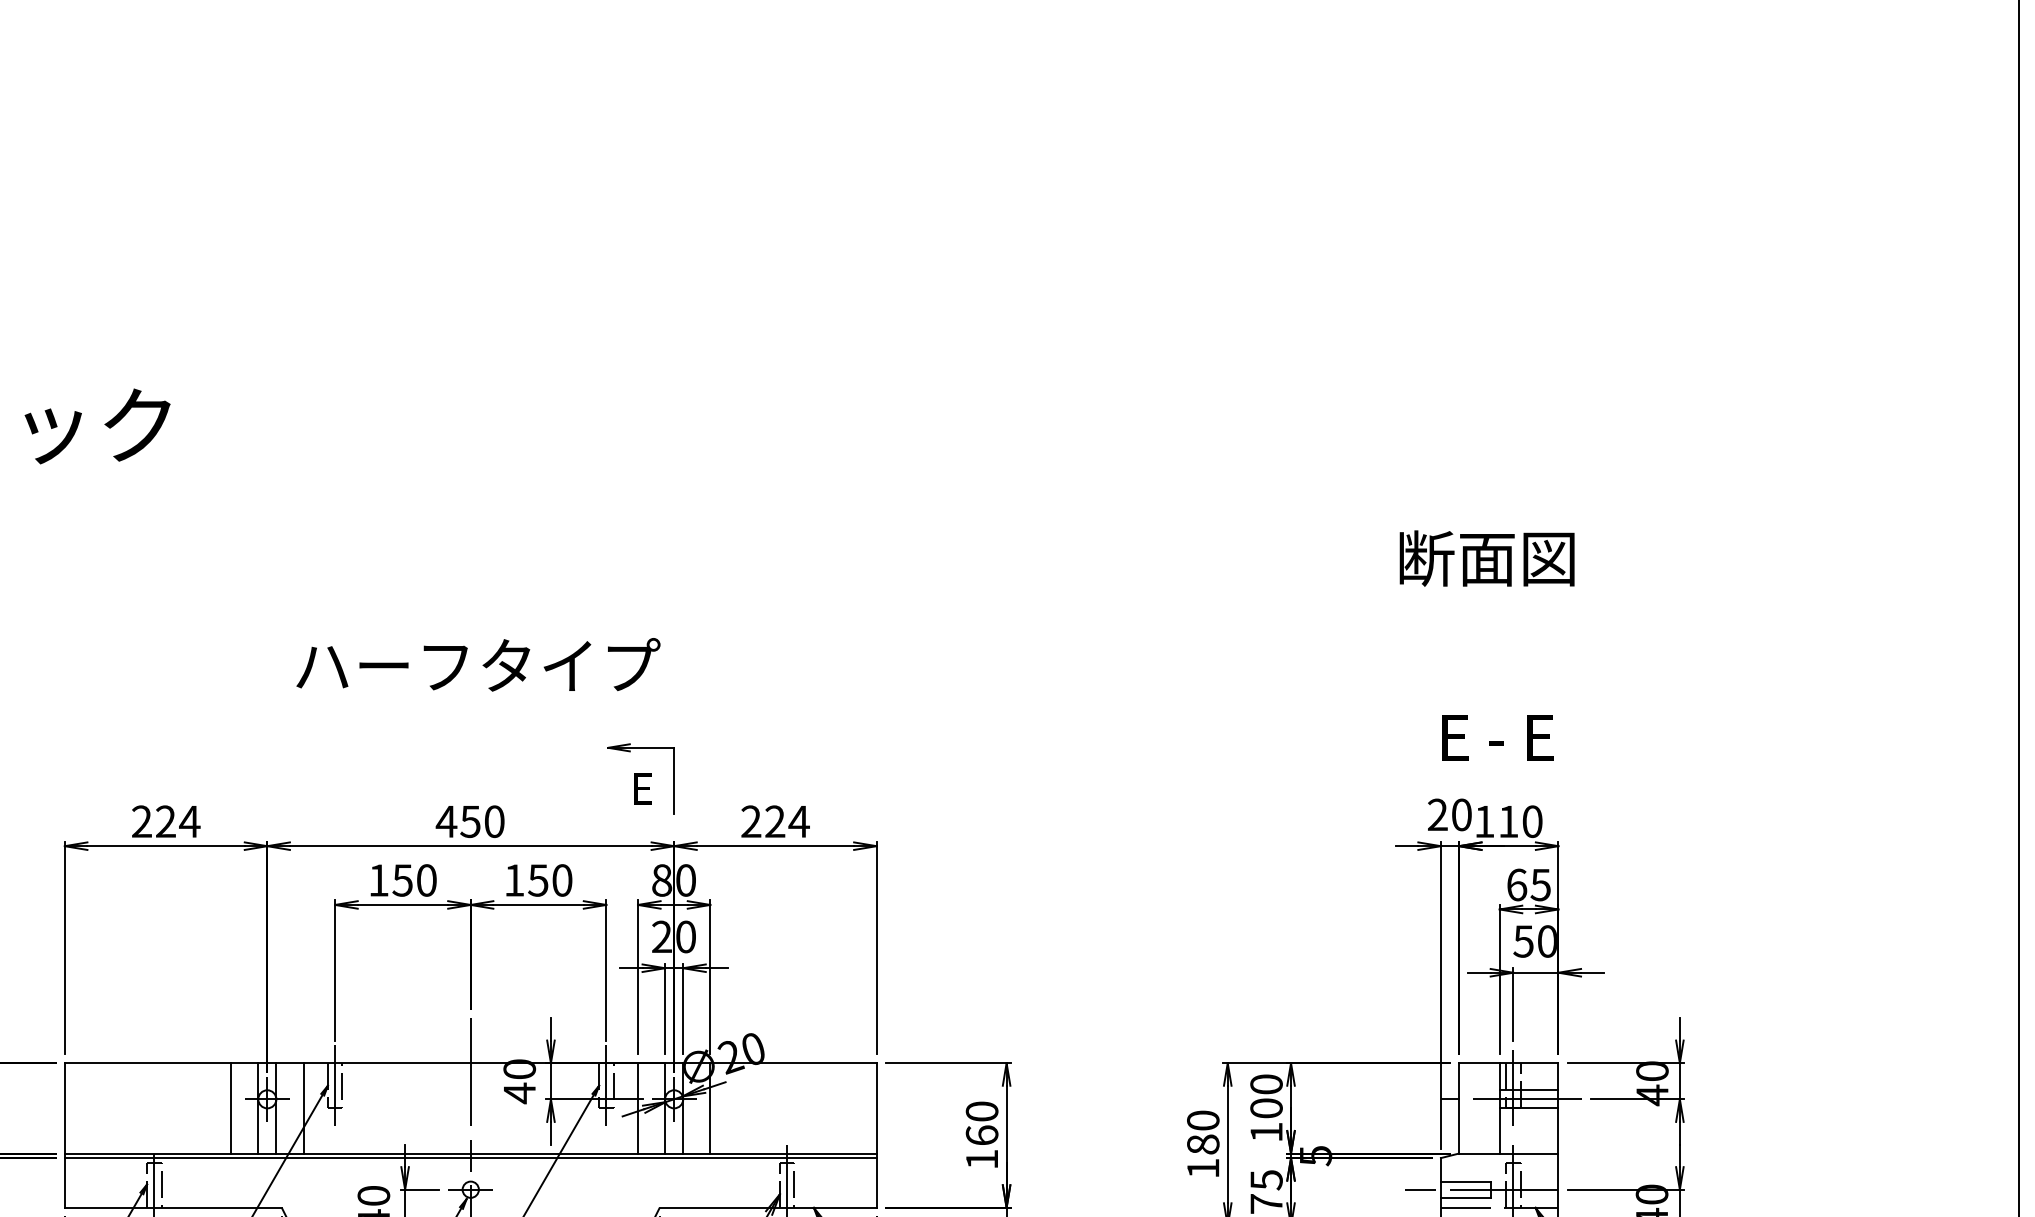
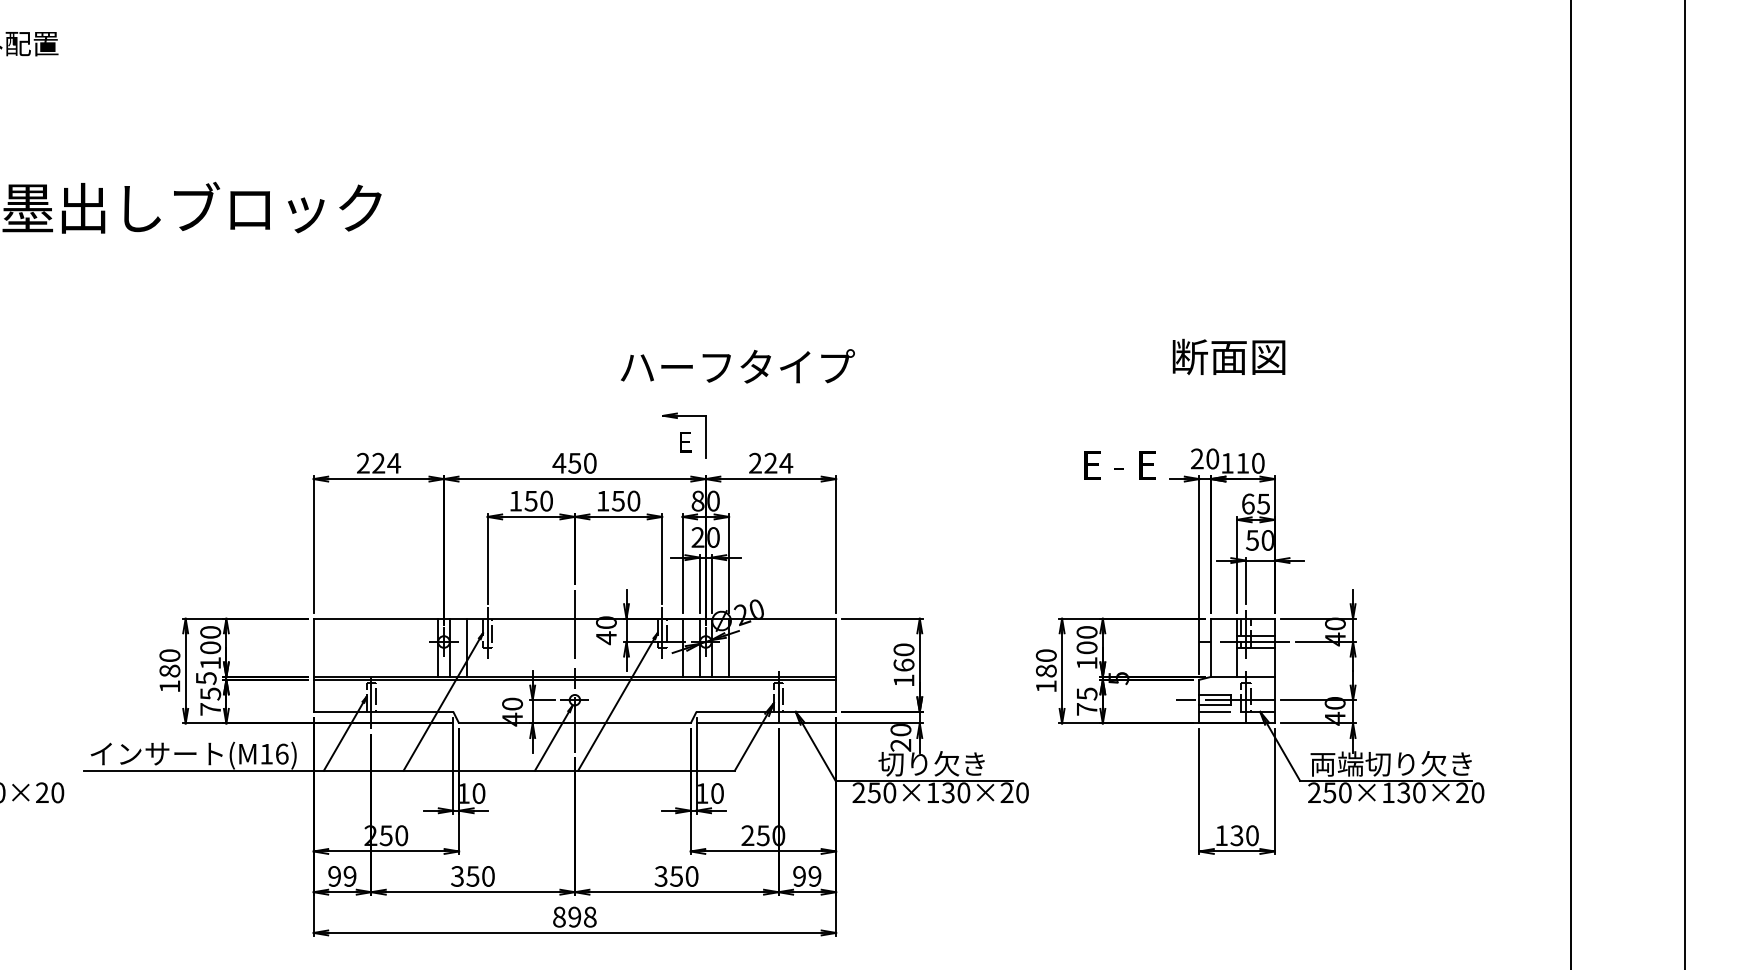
text: (1486, 557) -> (1228, 356), moved
text: (477, 665) -> (737, 366), moved
text: (1497, 738) -> (1119, 465), moved
line: (230, 1107) -> (420, 647), removed

